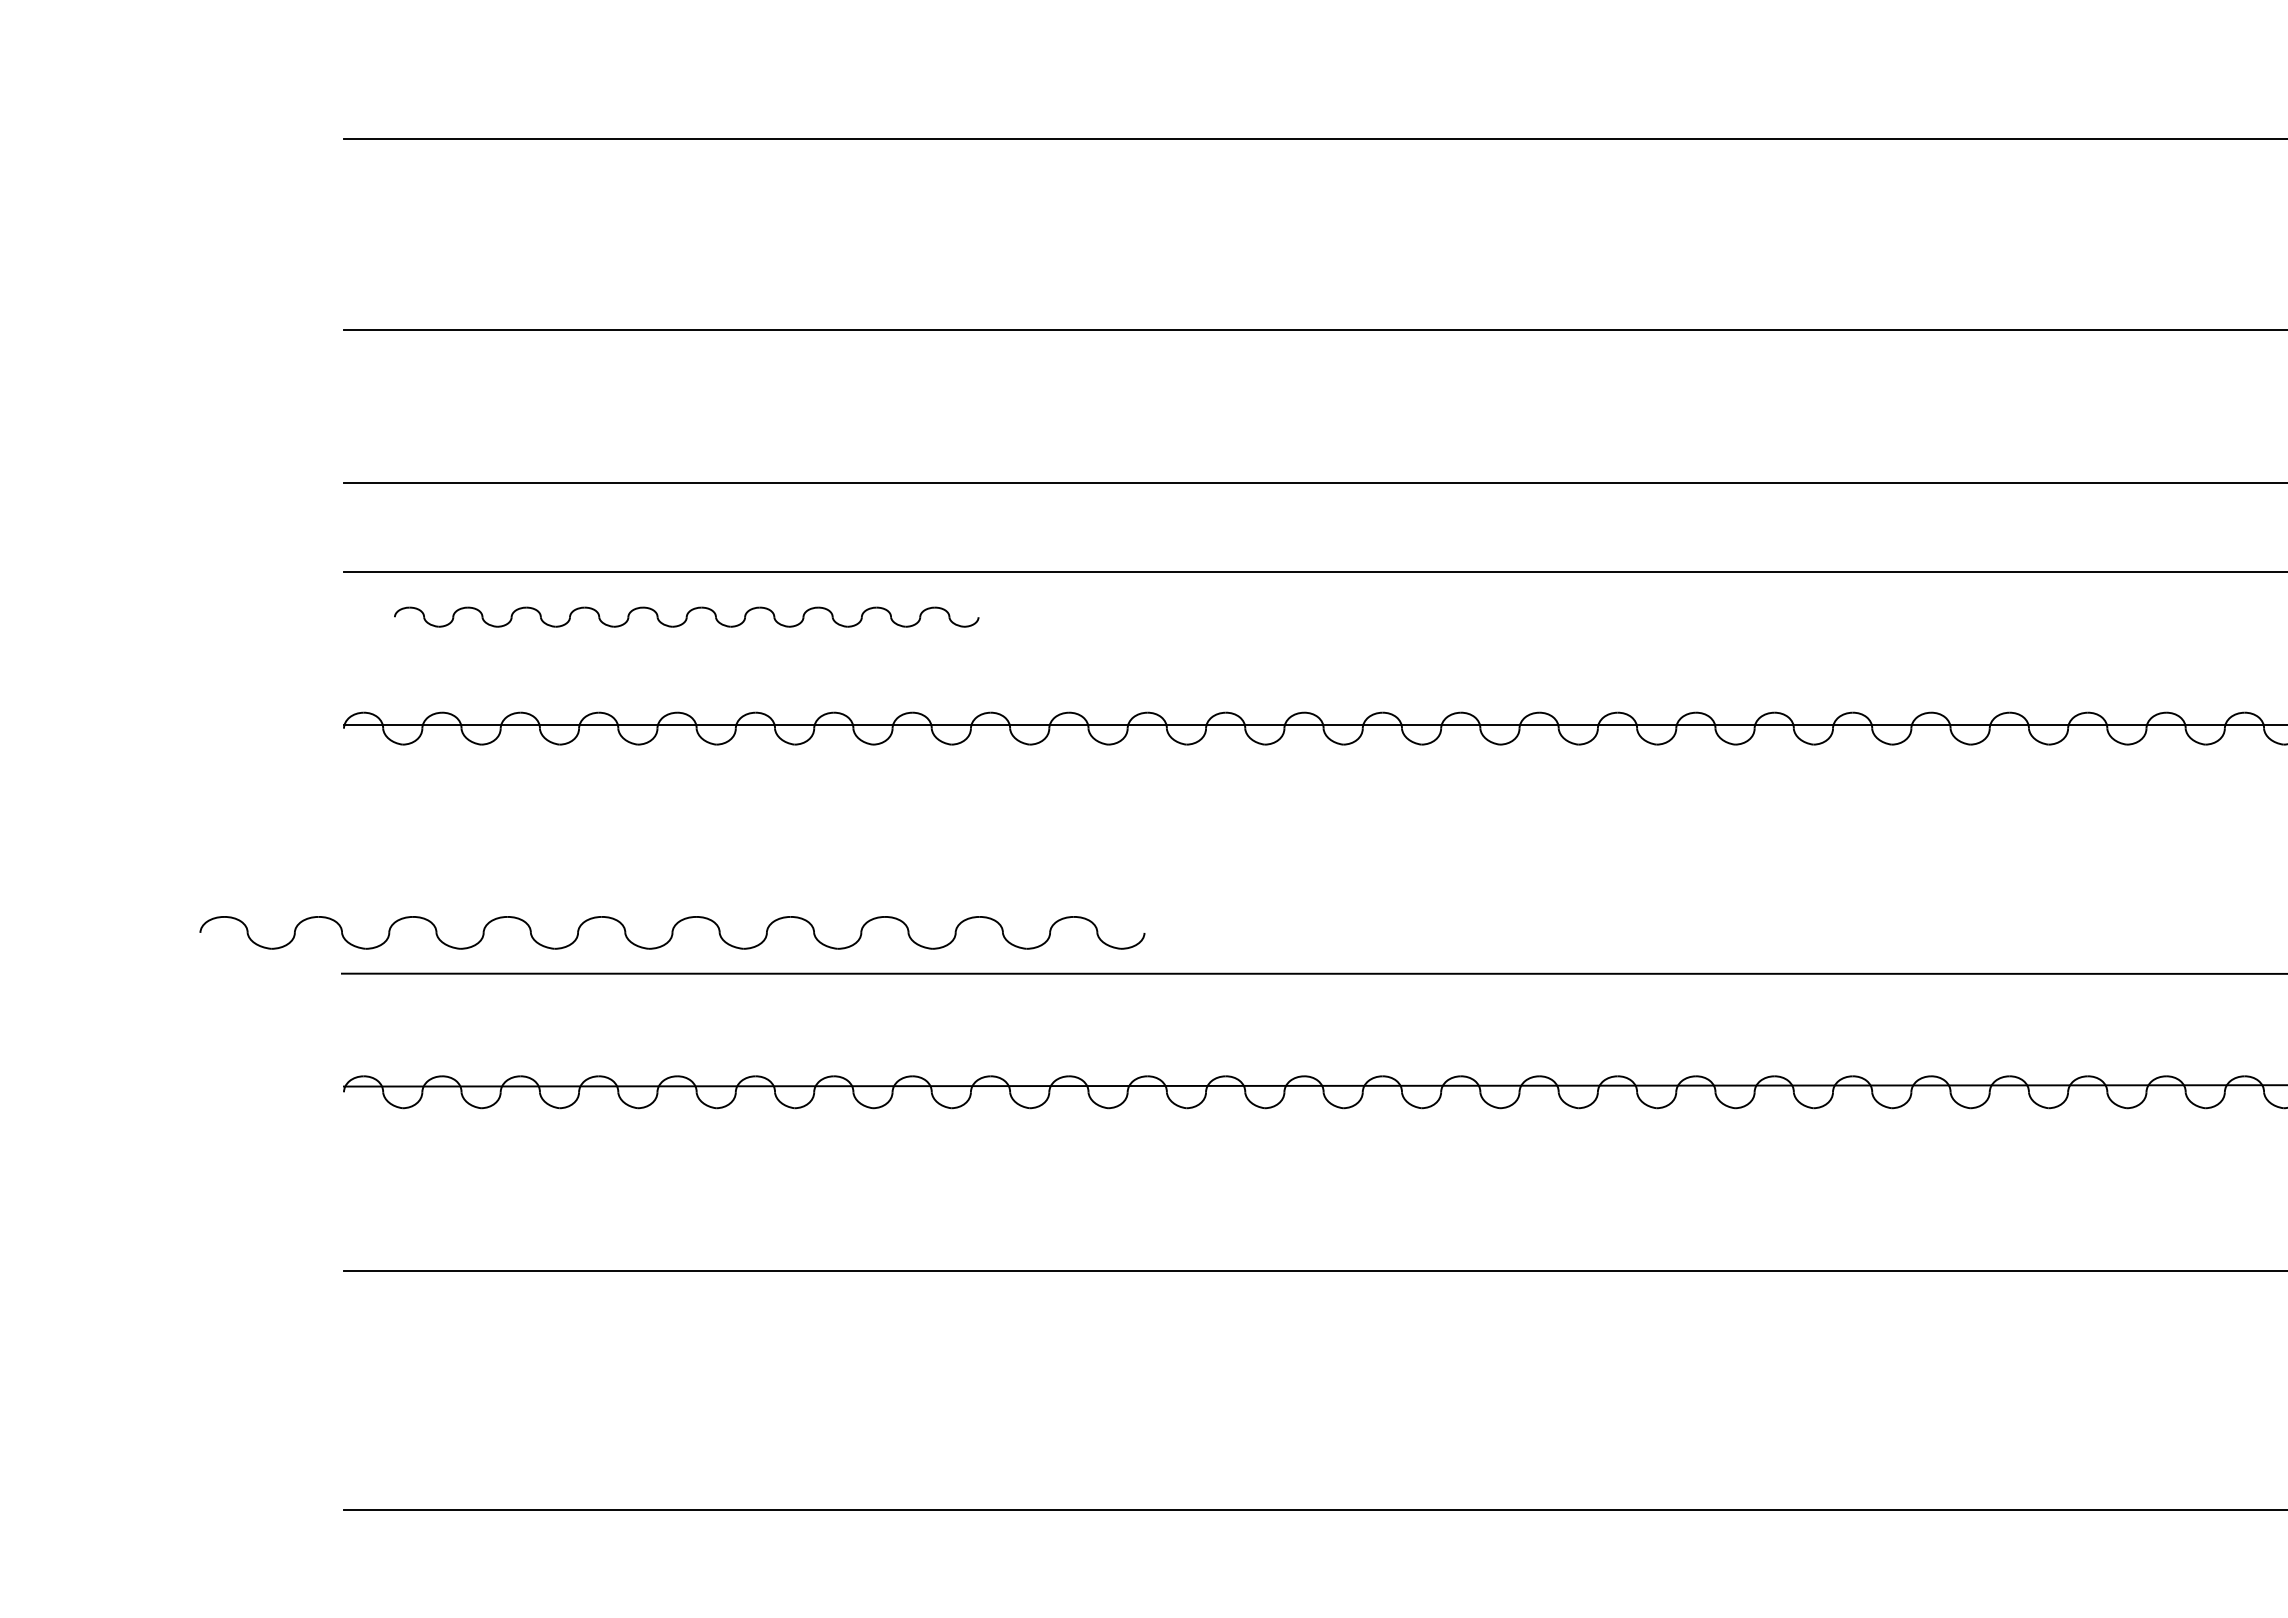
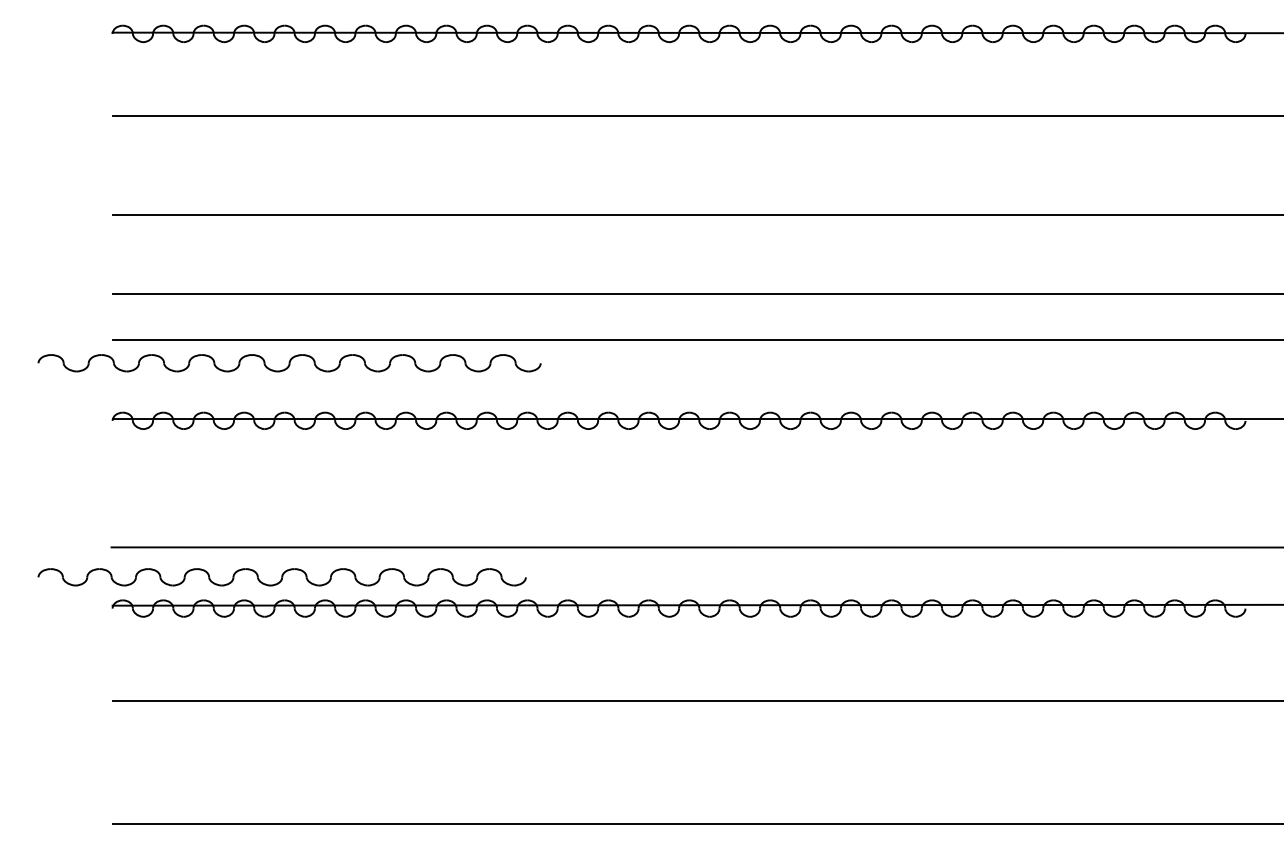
part: (686, 617) -> (289, 363), size x1.67
part: (671, 933) -> (281, 577), moved

